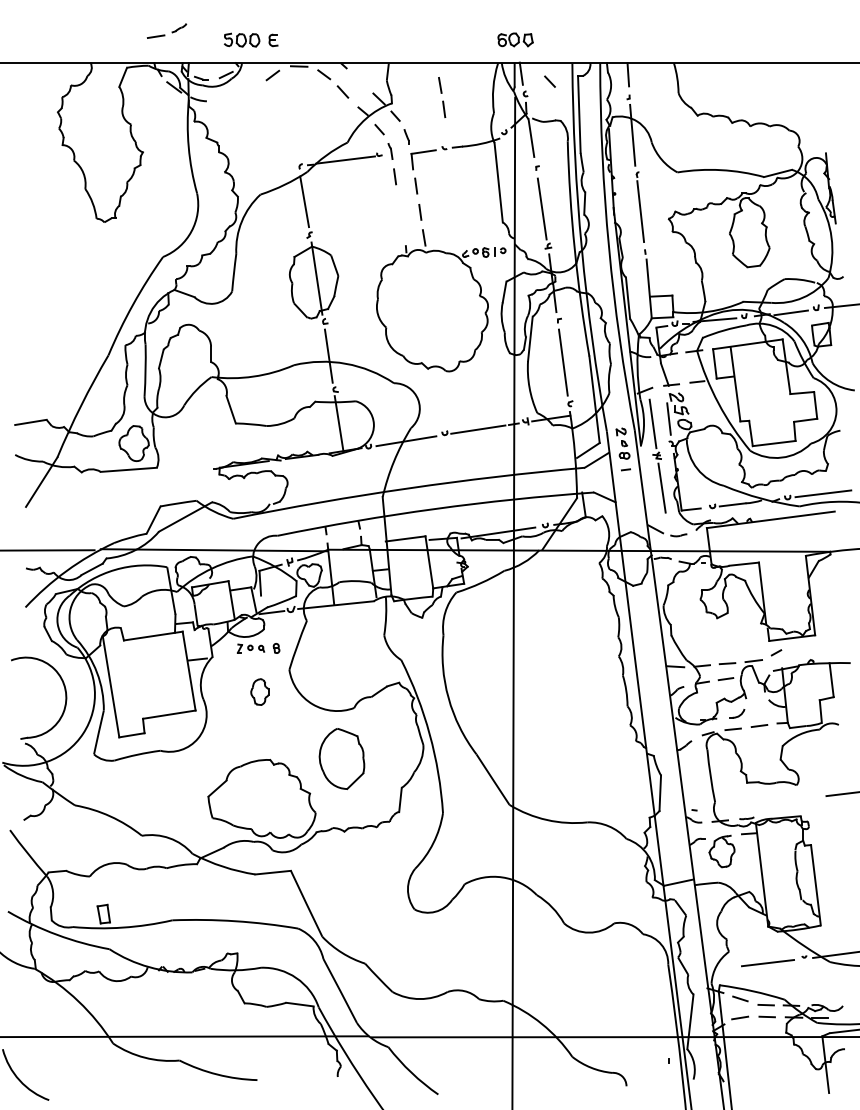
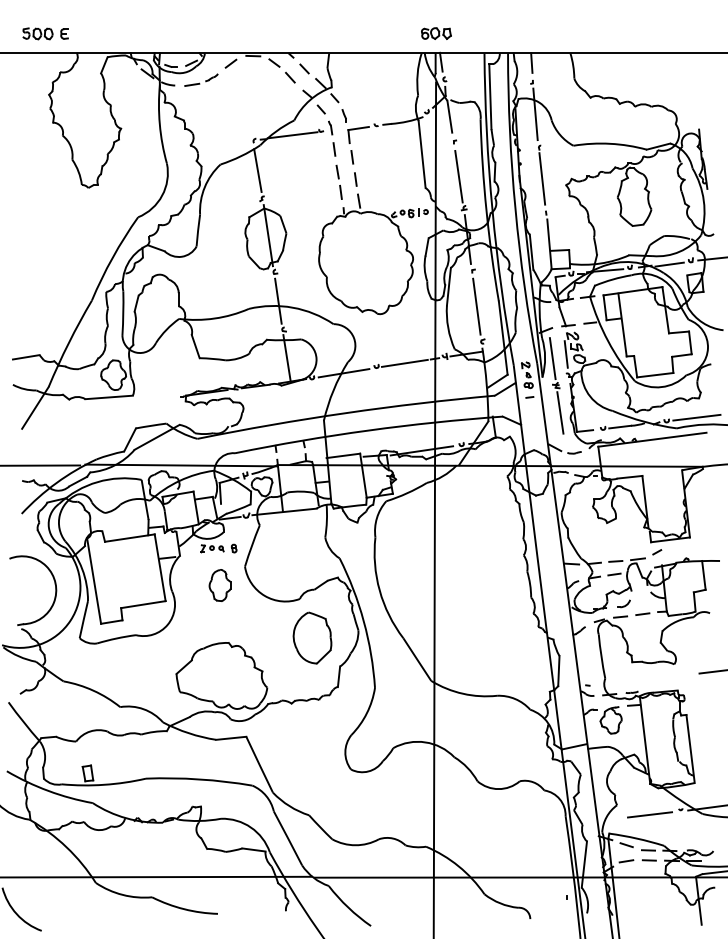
part: (167, 30) -> (201, 79), moved
part: (250, 39) -> (45, 33), moved
line: (549, 81) -> (304, 68), moved
part: (441, 96) -> (338, 181), moved
part: (259, 692) -> (219, 585), size x1.43
part: (341, 758) -> (312, 637), moved

